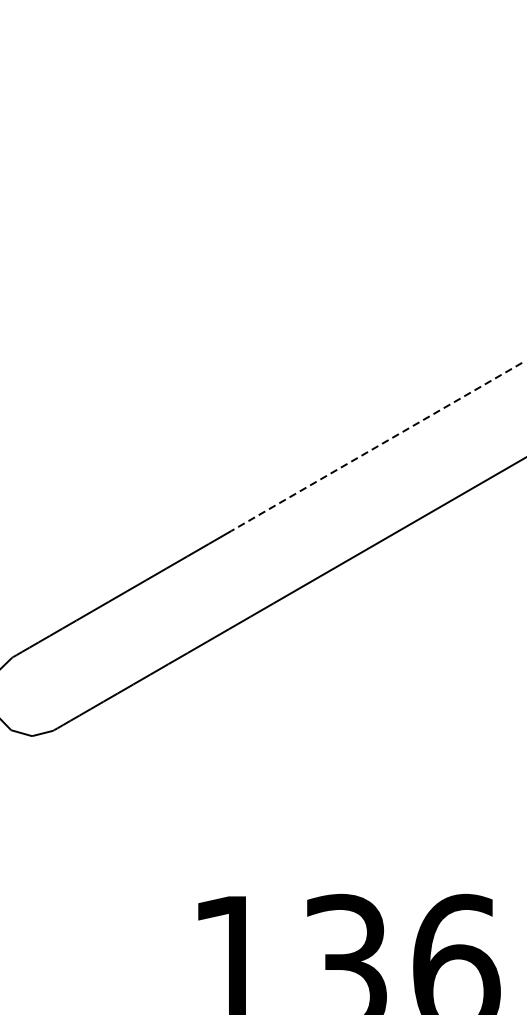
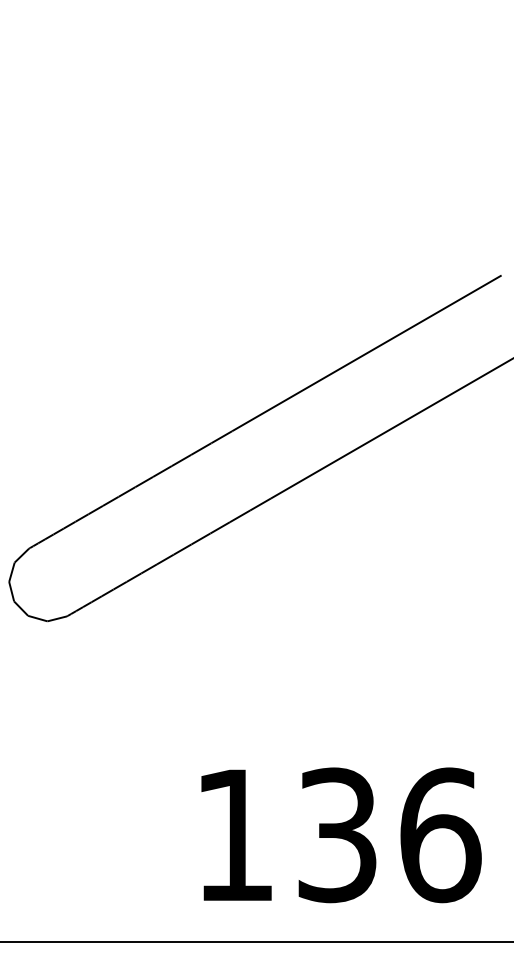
line: (376, 447) -> (366, 353), dashed -> solid

